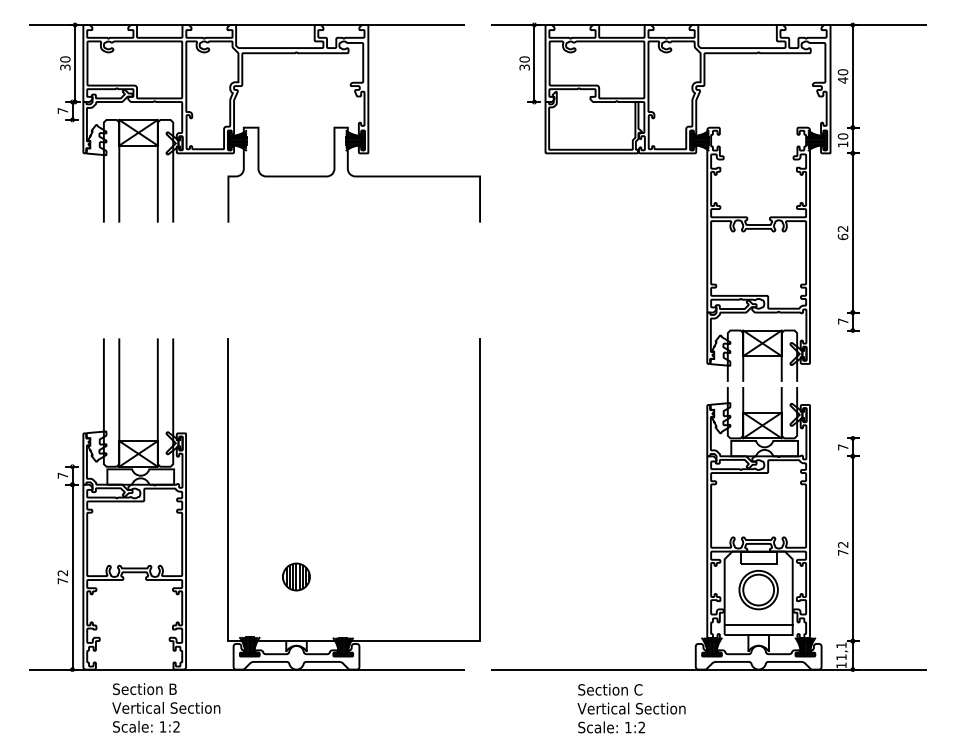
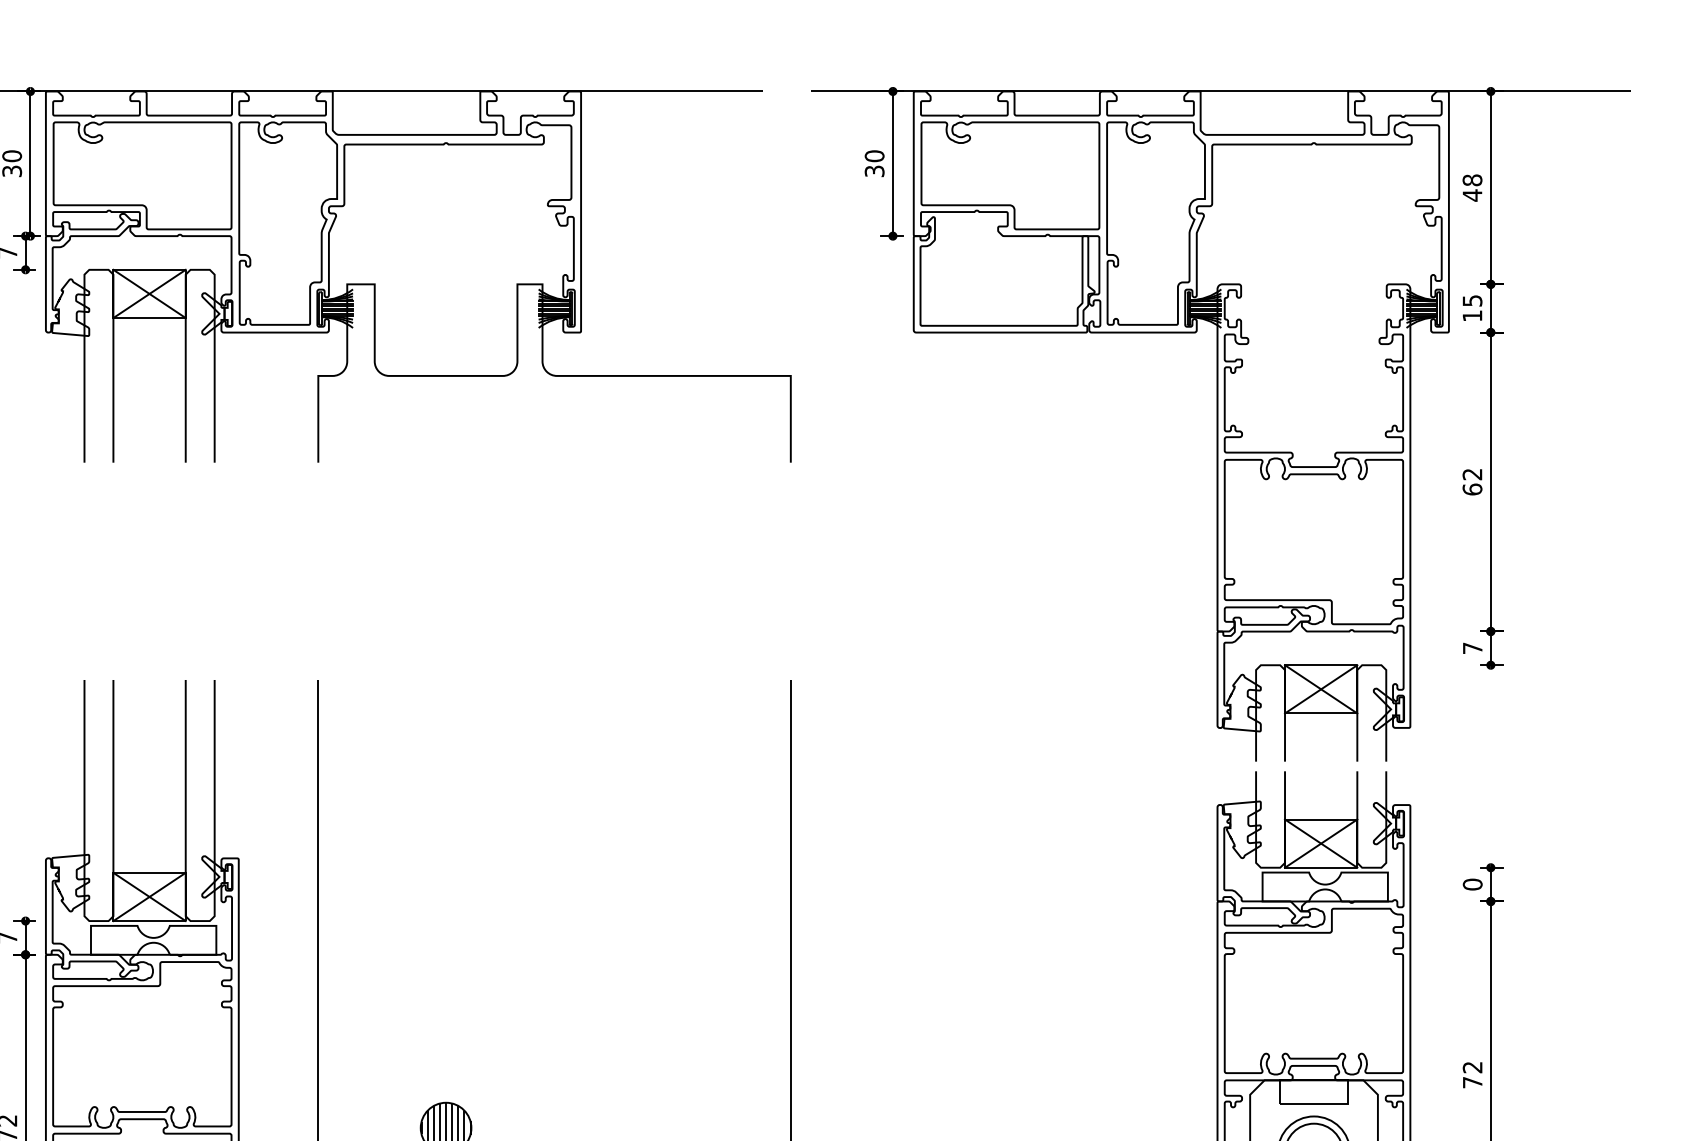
text: (843, 72) -> (1473, 180), 40 -> 48
text: (842, 136) -> (1471, 300), 10 -> 15
text: (843, 447) -> (1473, 884), 7 -> 0

